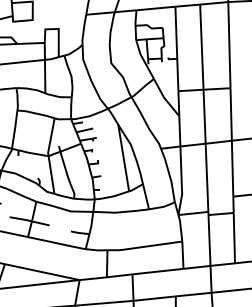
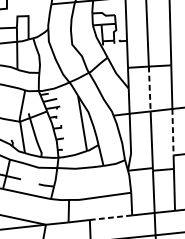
line: (204, 117) -> (149, 89), solid -> dashed
line: (232, 168) -> (172, 132), solid -> dashed
line: (158, 271) -> (111, 217), solid -> dashed

